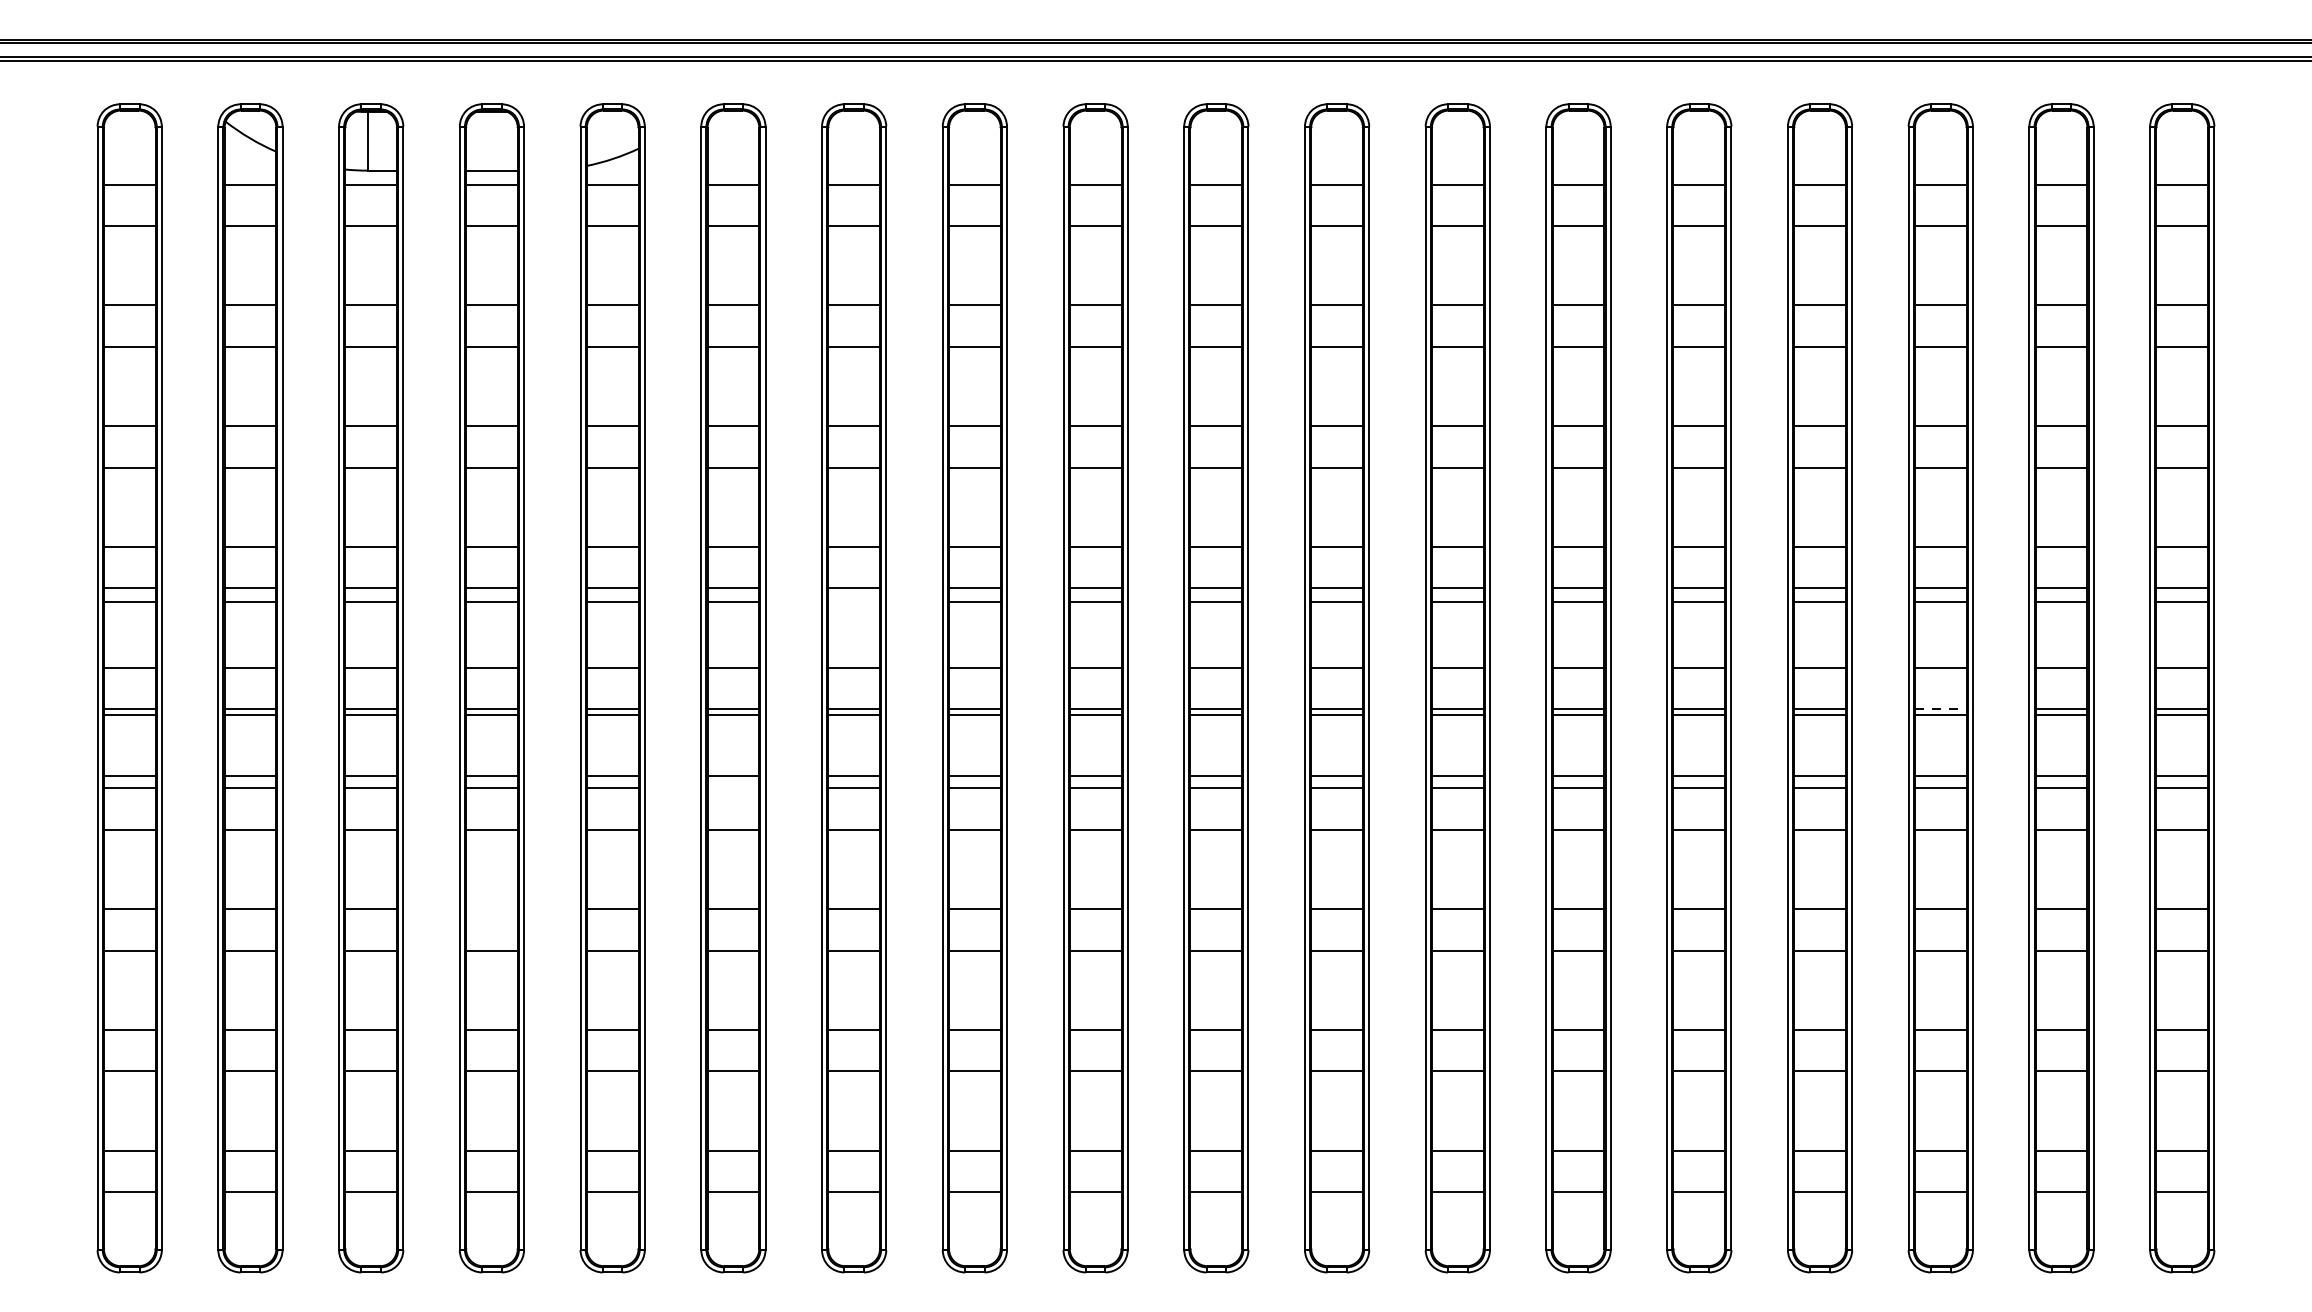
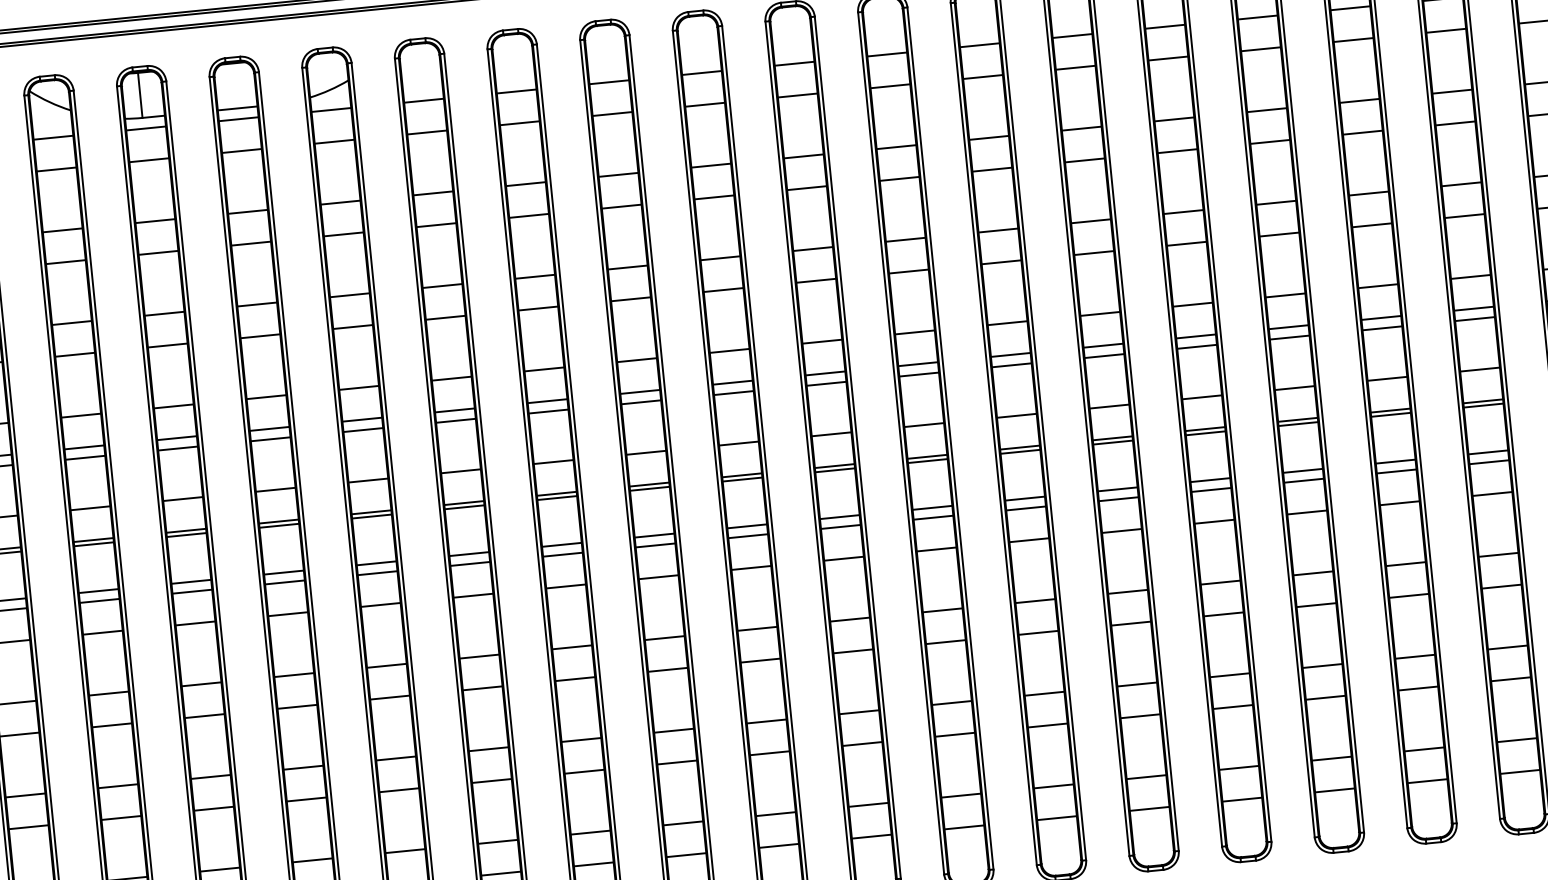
line: (854, 601) -> (548, 411), added
line: (1940, 709) -> (1390, 410), dashed -> solid
line: (733, 788) -> (470, 563), added
line: (491, 909) -> (293, 675), added

